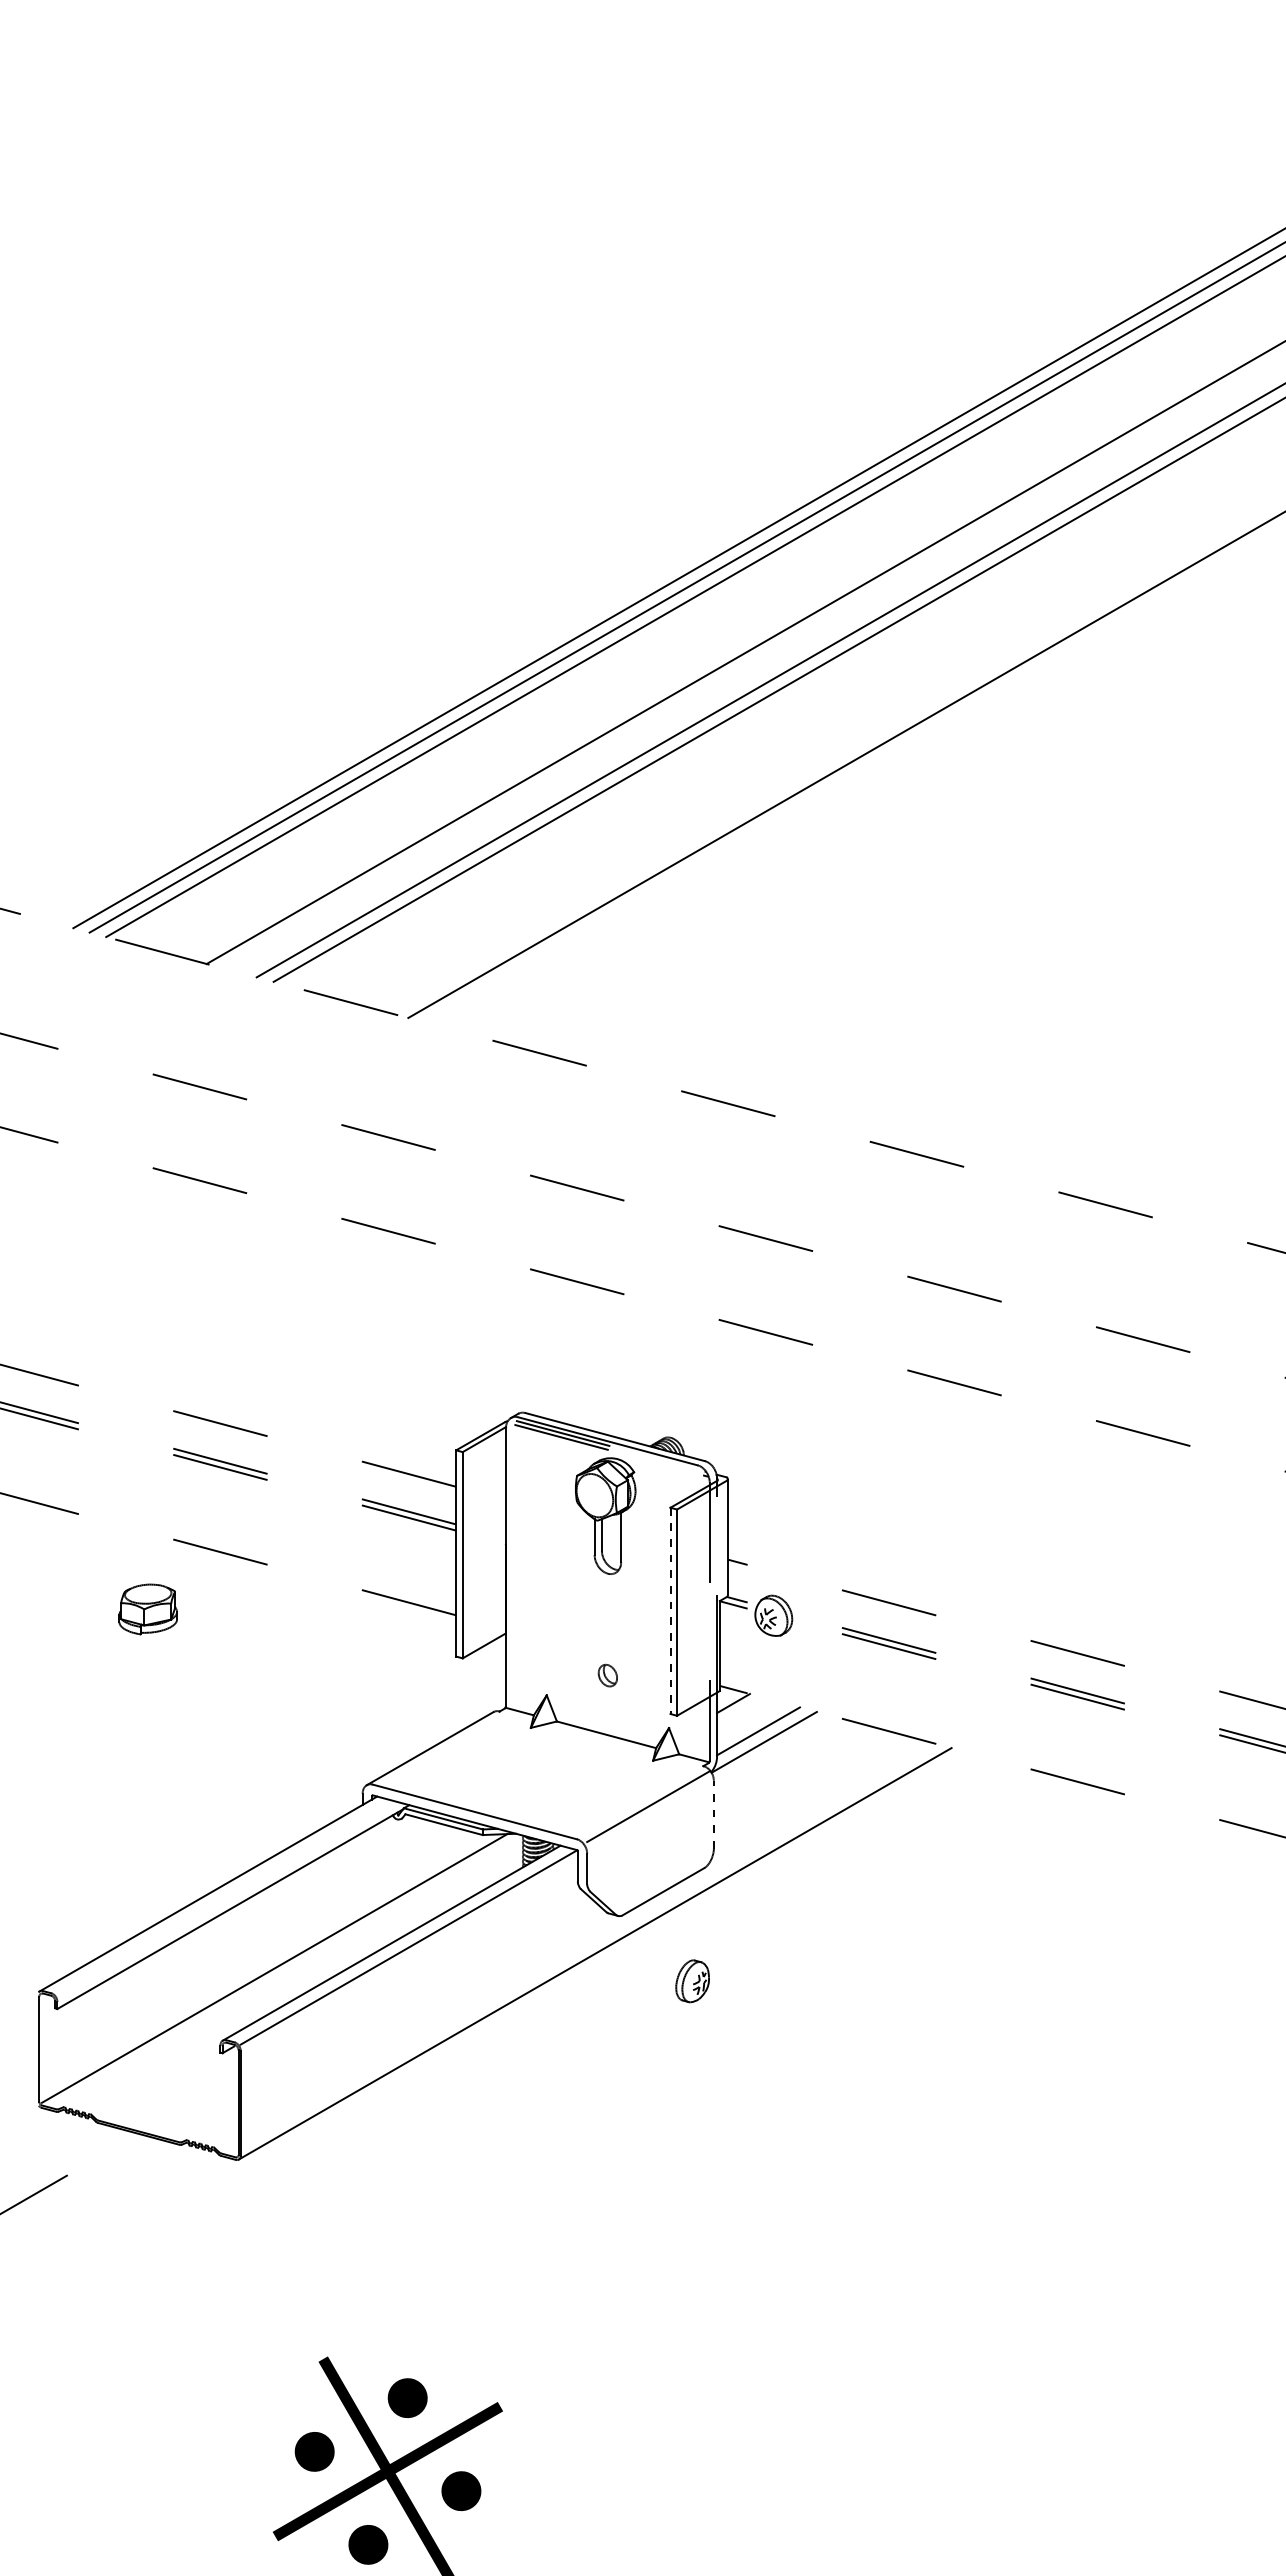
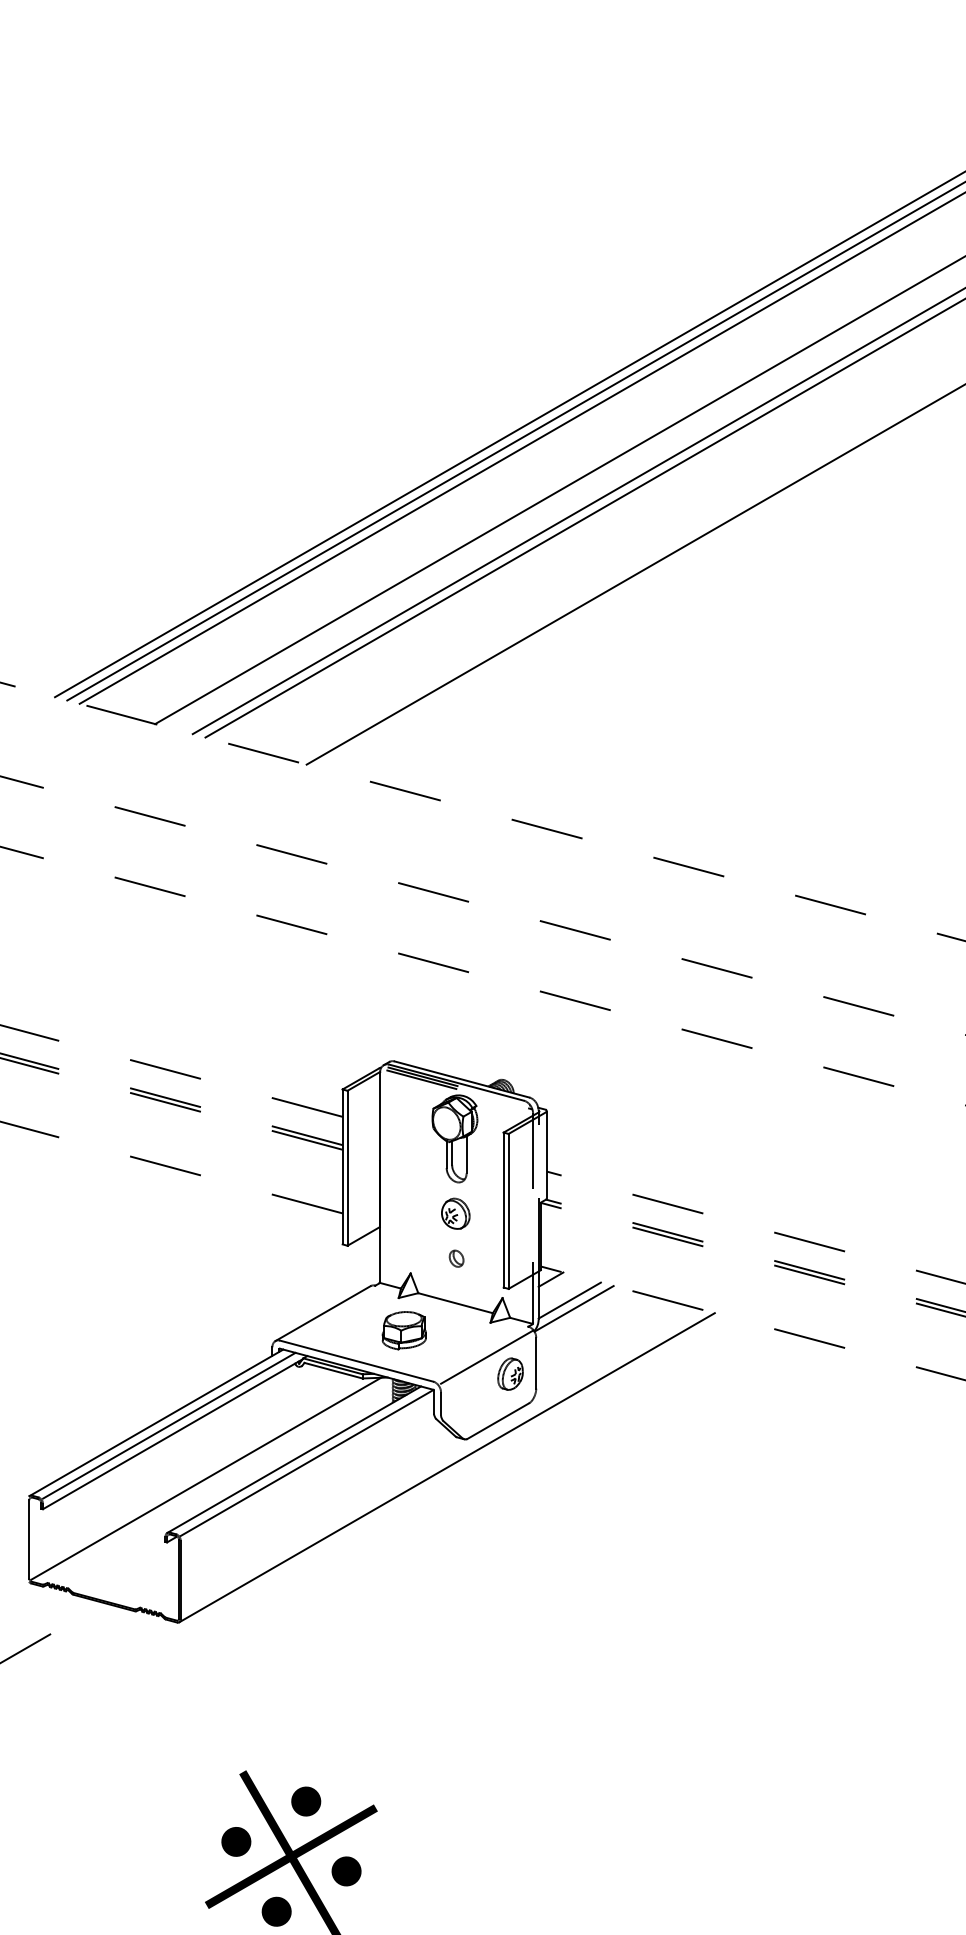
part: (147, 1609) -> (403, 1330), moved
line: (670, 1611) -> (503, 1210), dashed -> solid
part: (773, 1615) -> (455, 1213), moved
line: (713, 1814) -> (535, 1363), dashed -> solid
line: (225, 1897) -> (169, 1425), added
part: (692, 1981) -> (510, 1374), moved

